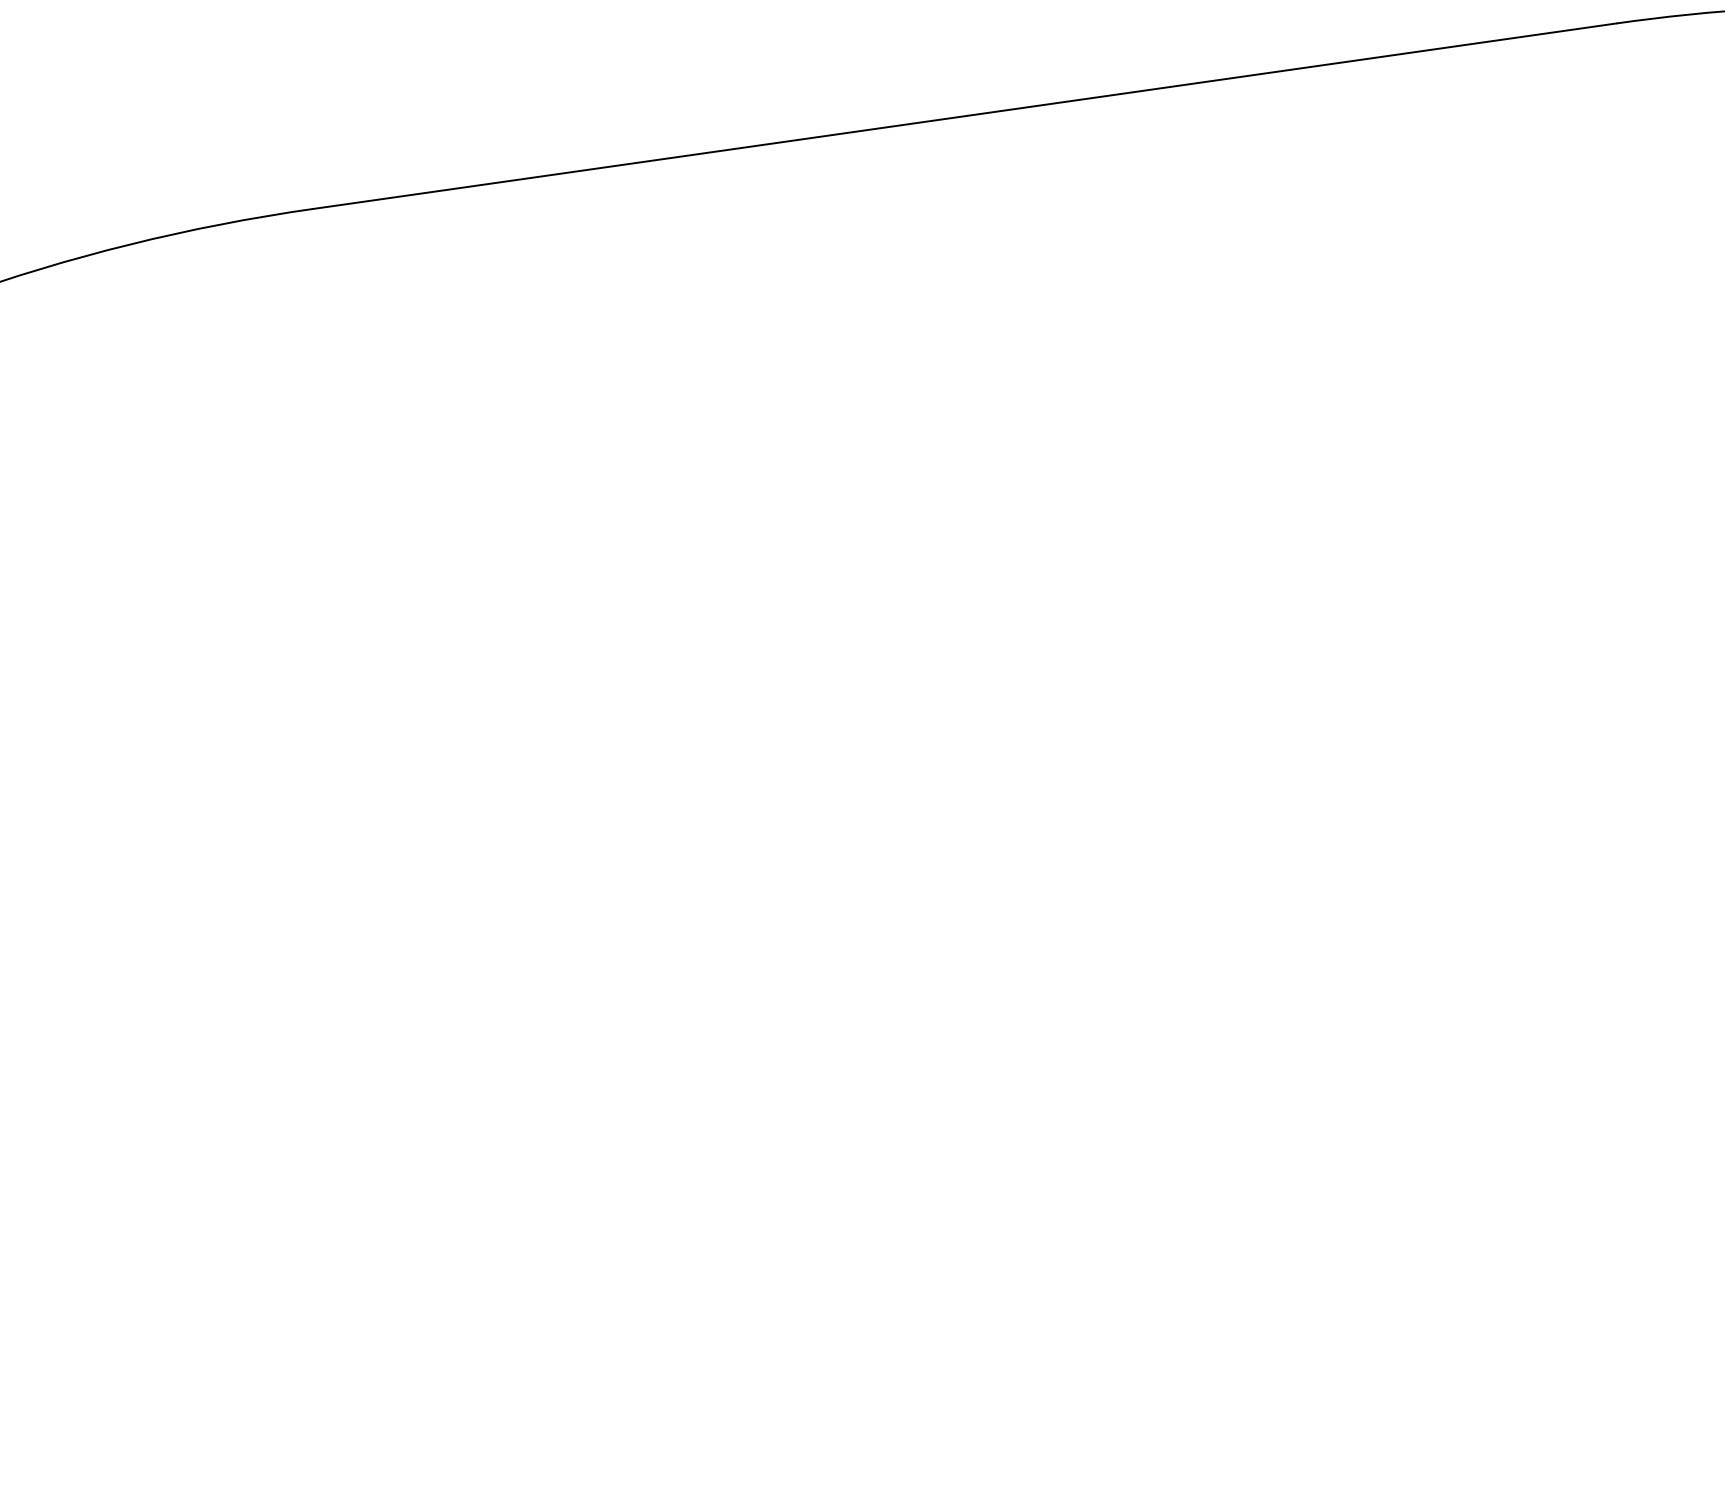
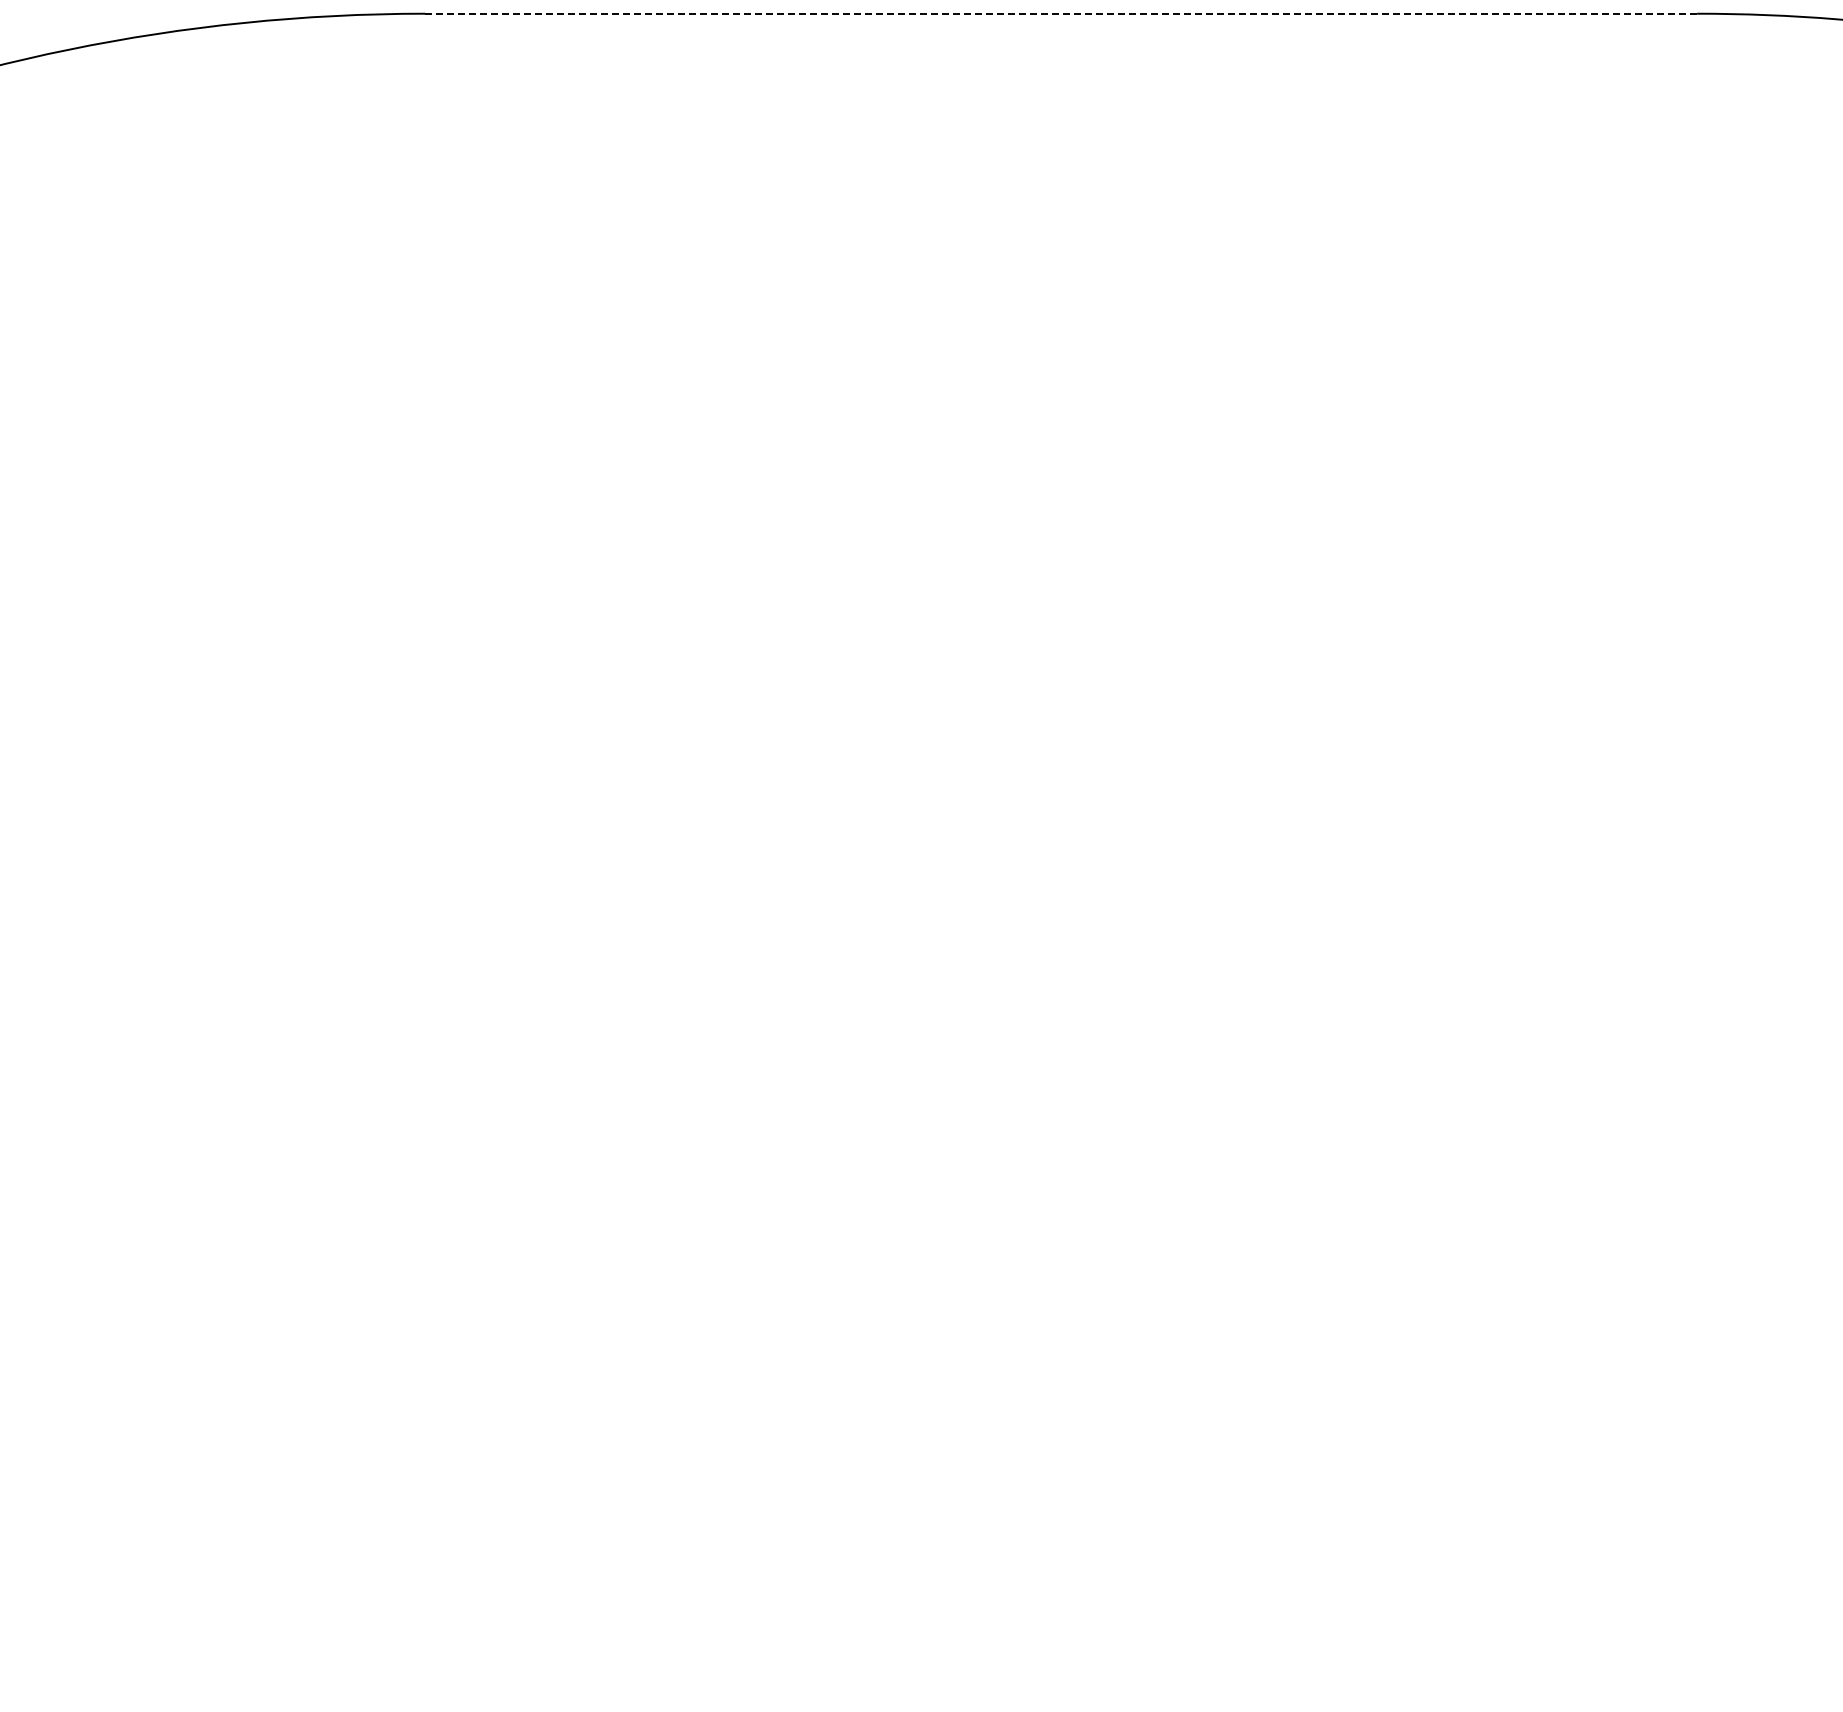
line: (965, 115) -> (1061, 13), solid -> dashed

